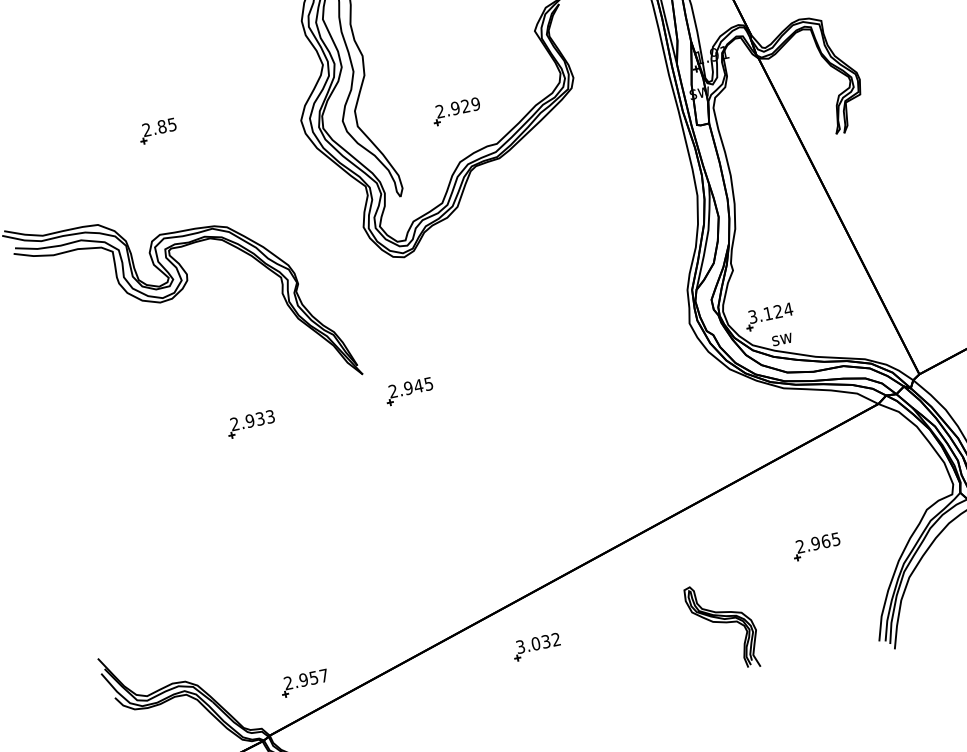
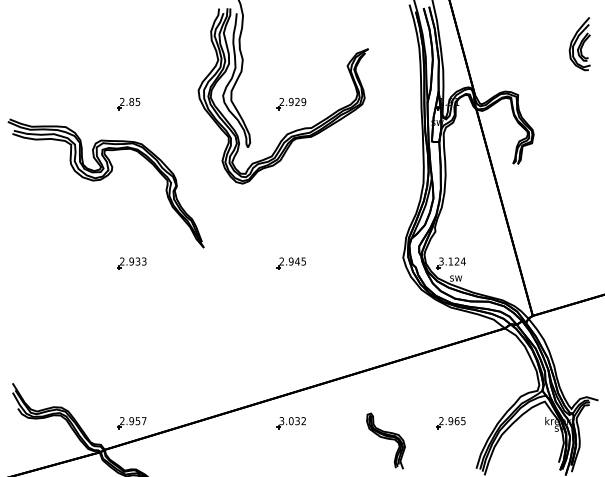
part: (157, 131) -> (128, 104), moved
part: (407, 391) -> (290, 263), moved
part: (815, 547) -> (450, 423), moved
part: (535, 647) -> (290, 423), moved

